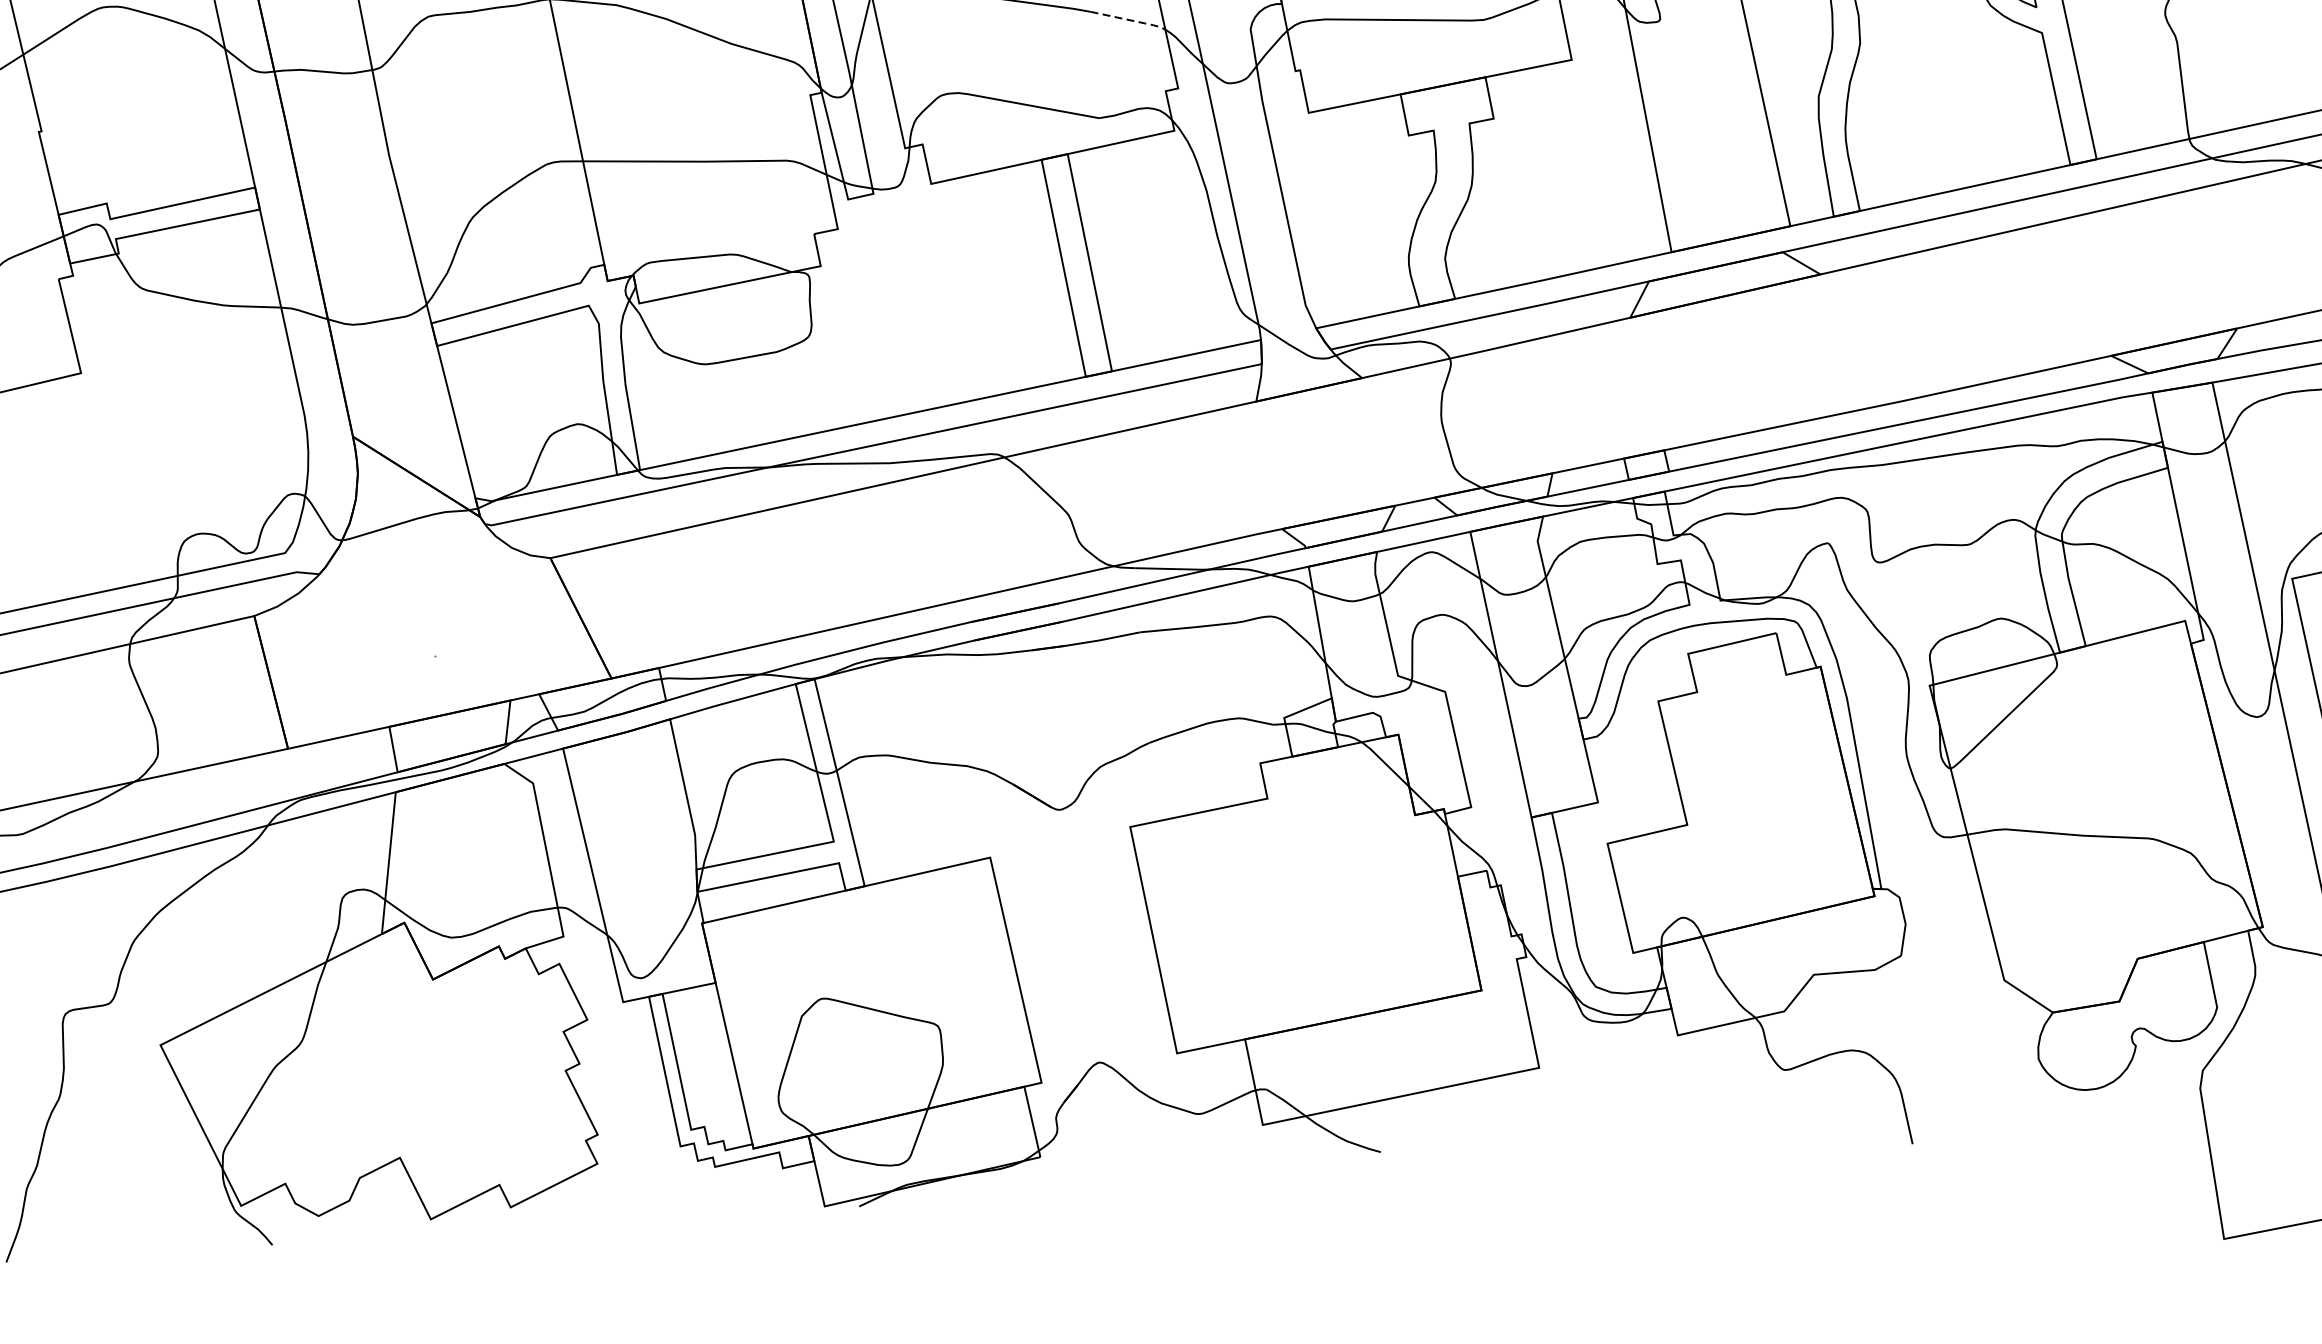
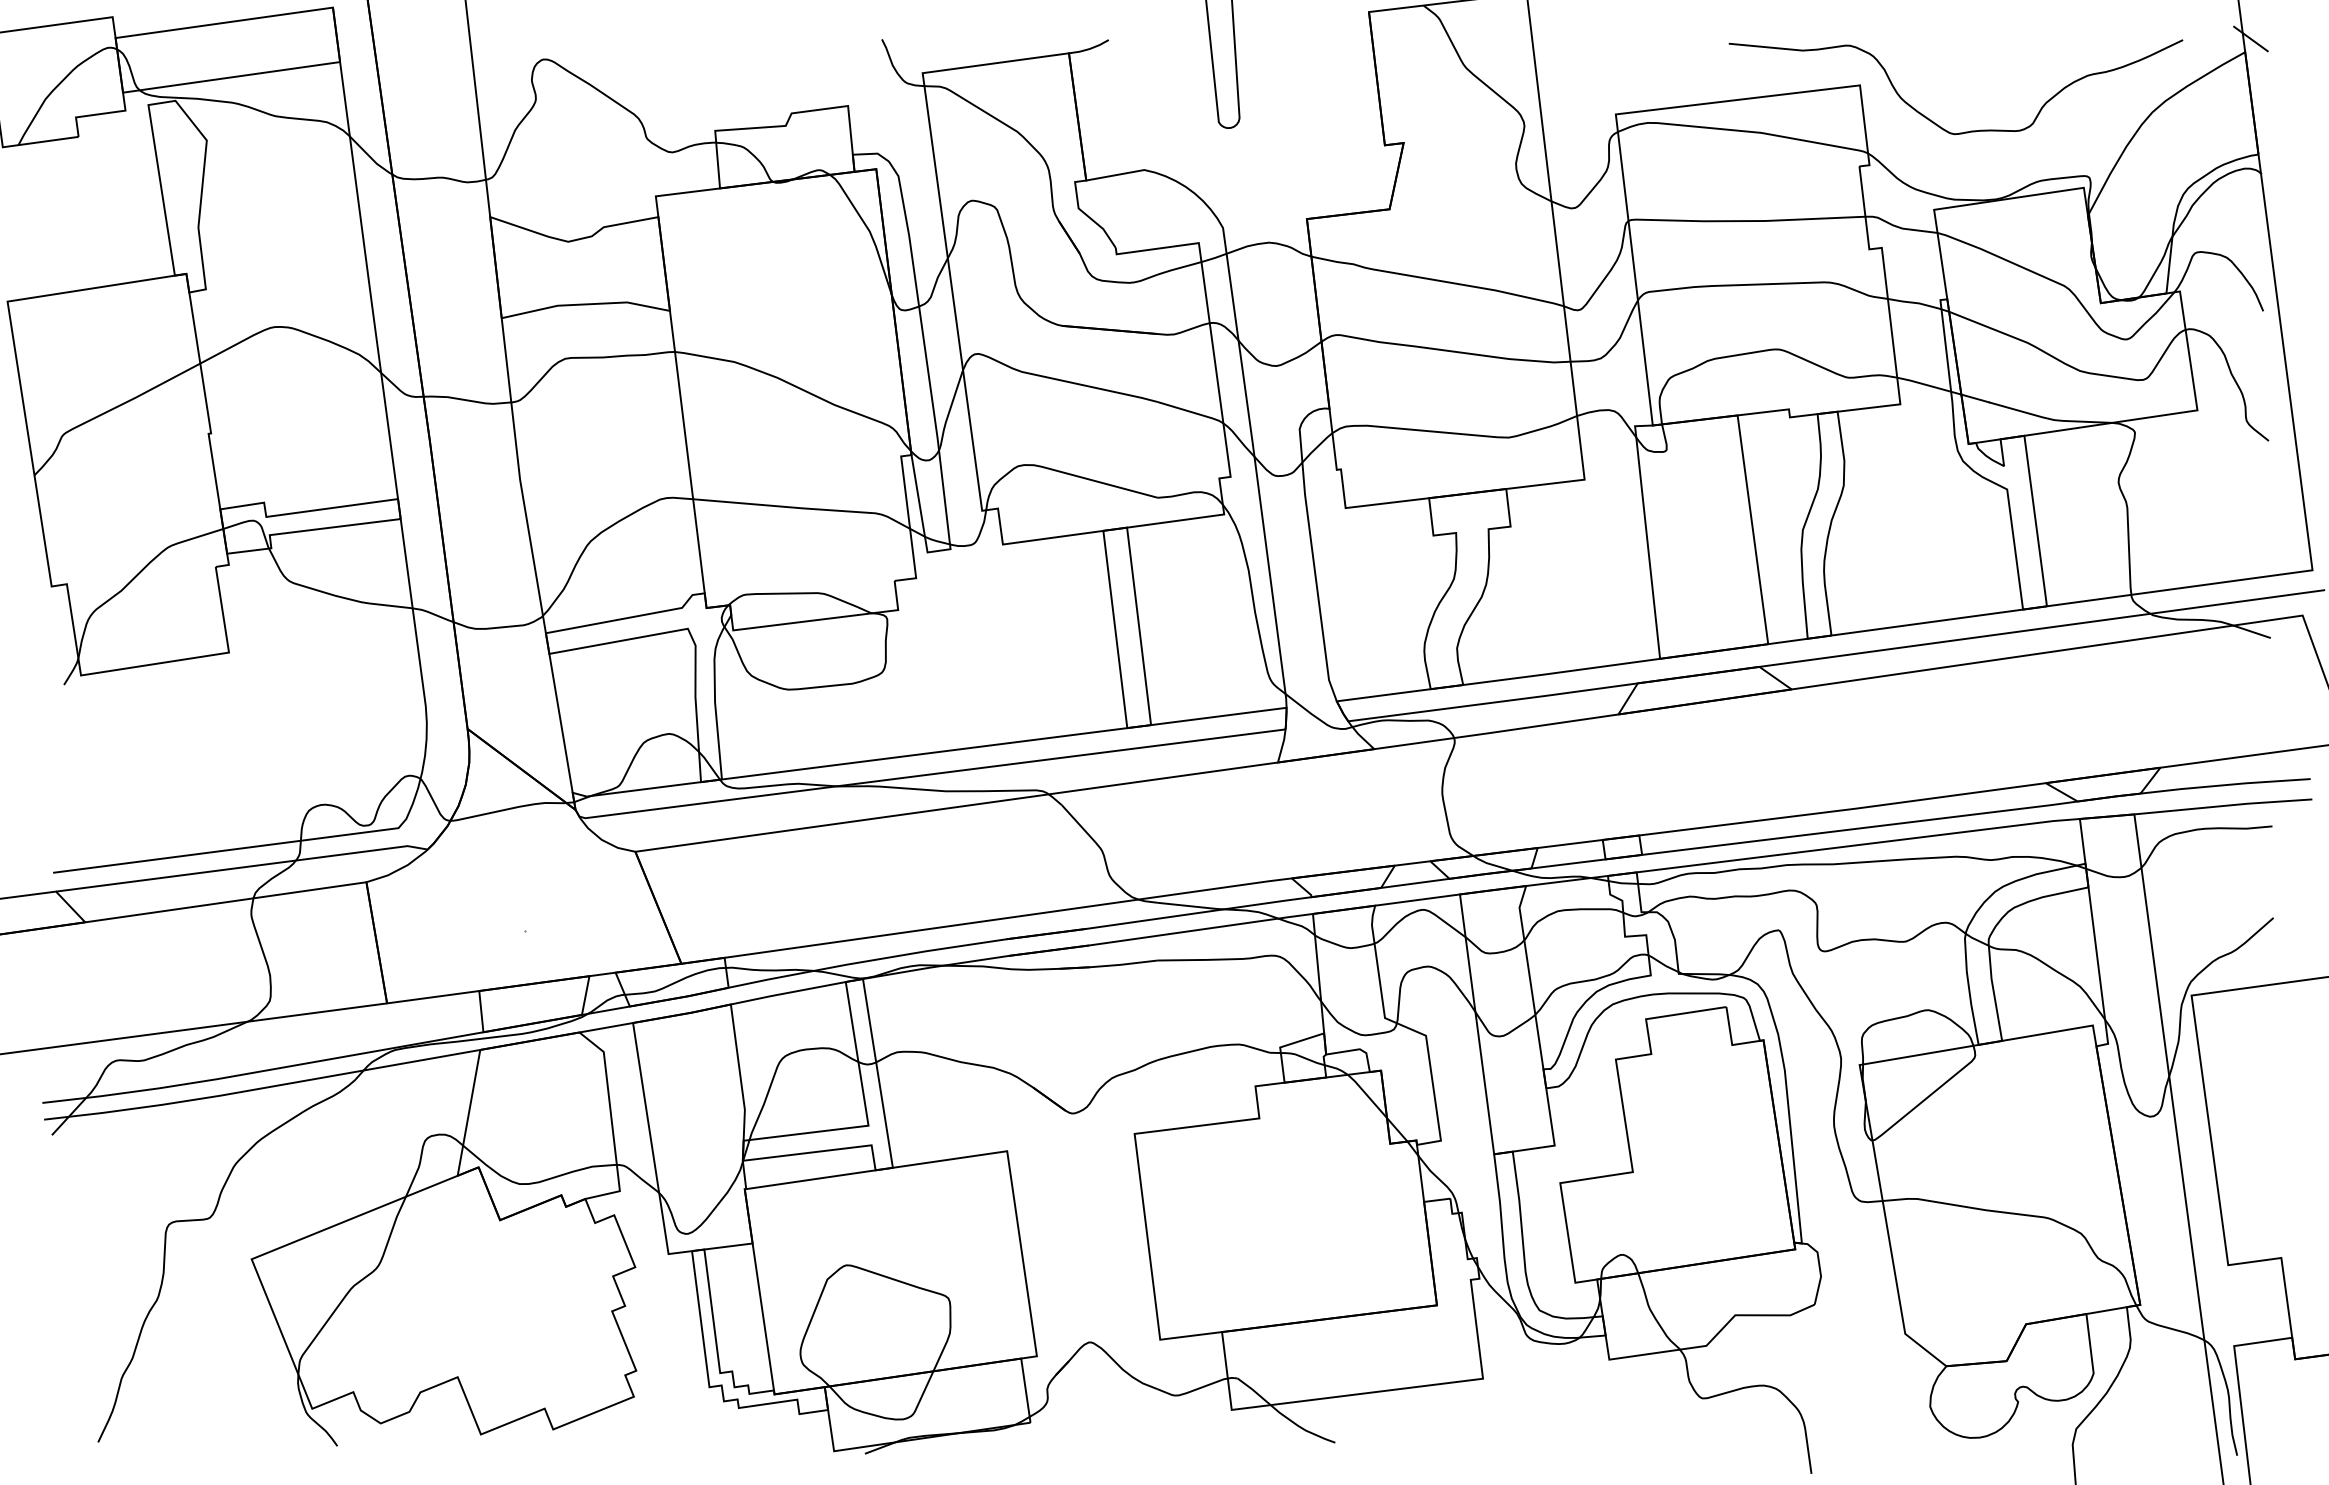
line: (1130, 20) -> (1192, 412), dashed -> solid

